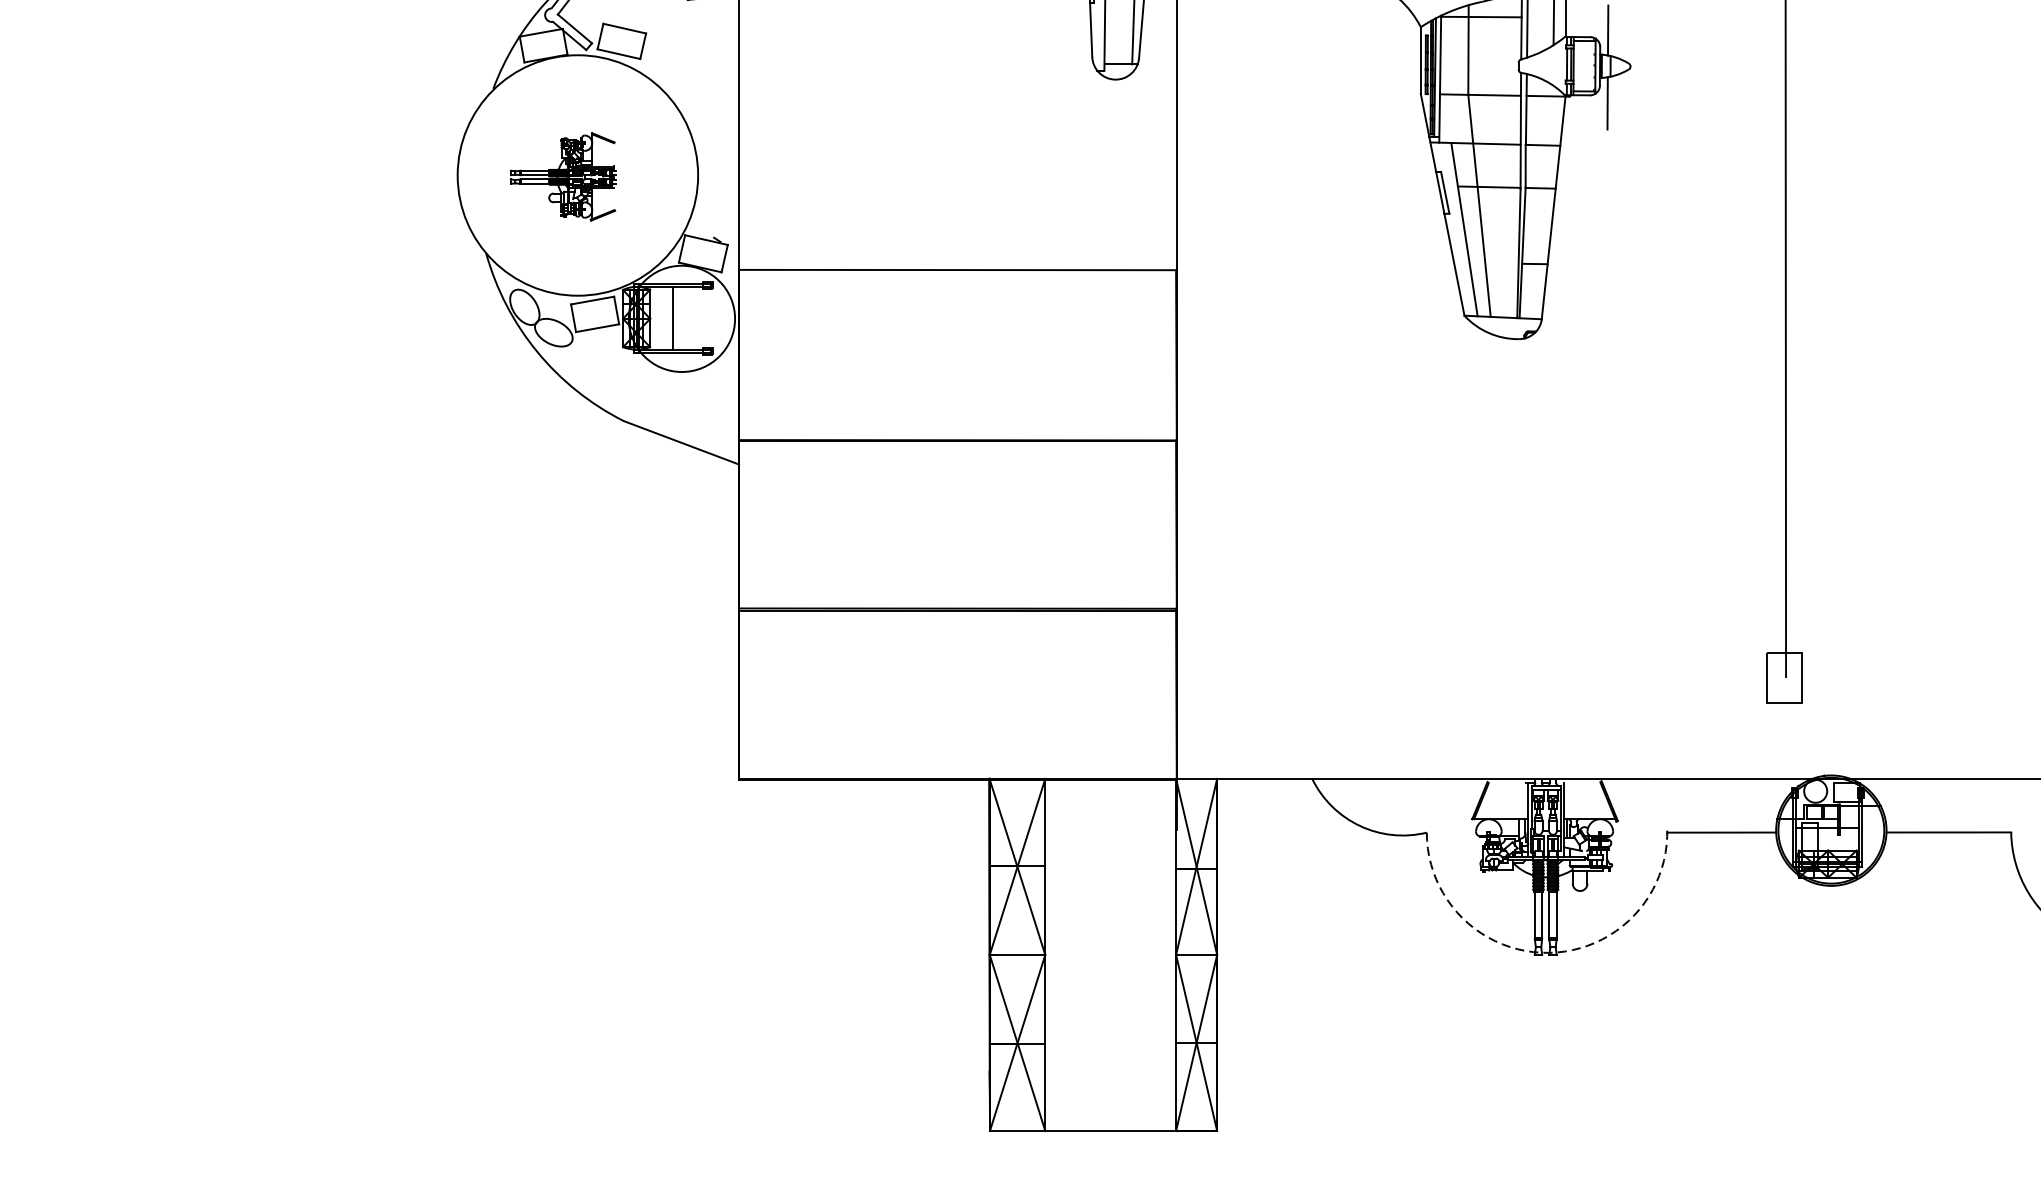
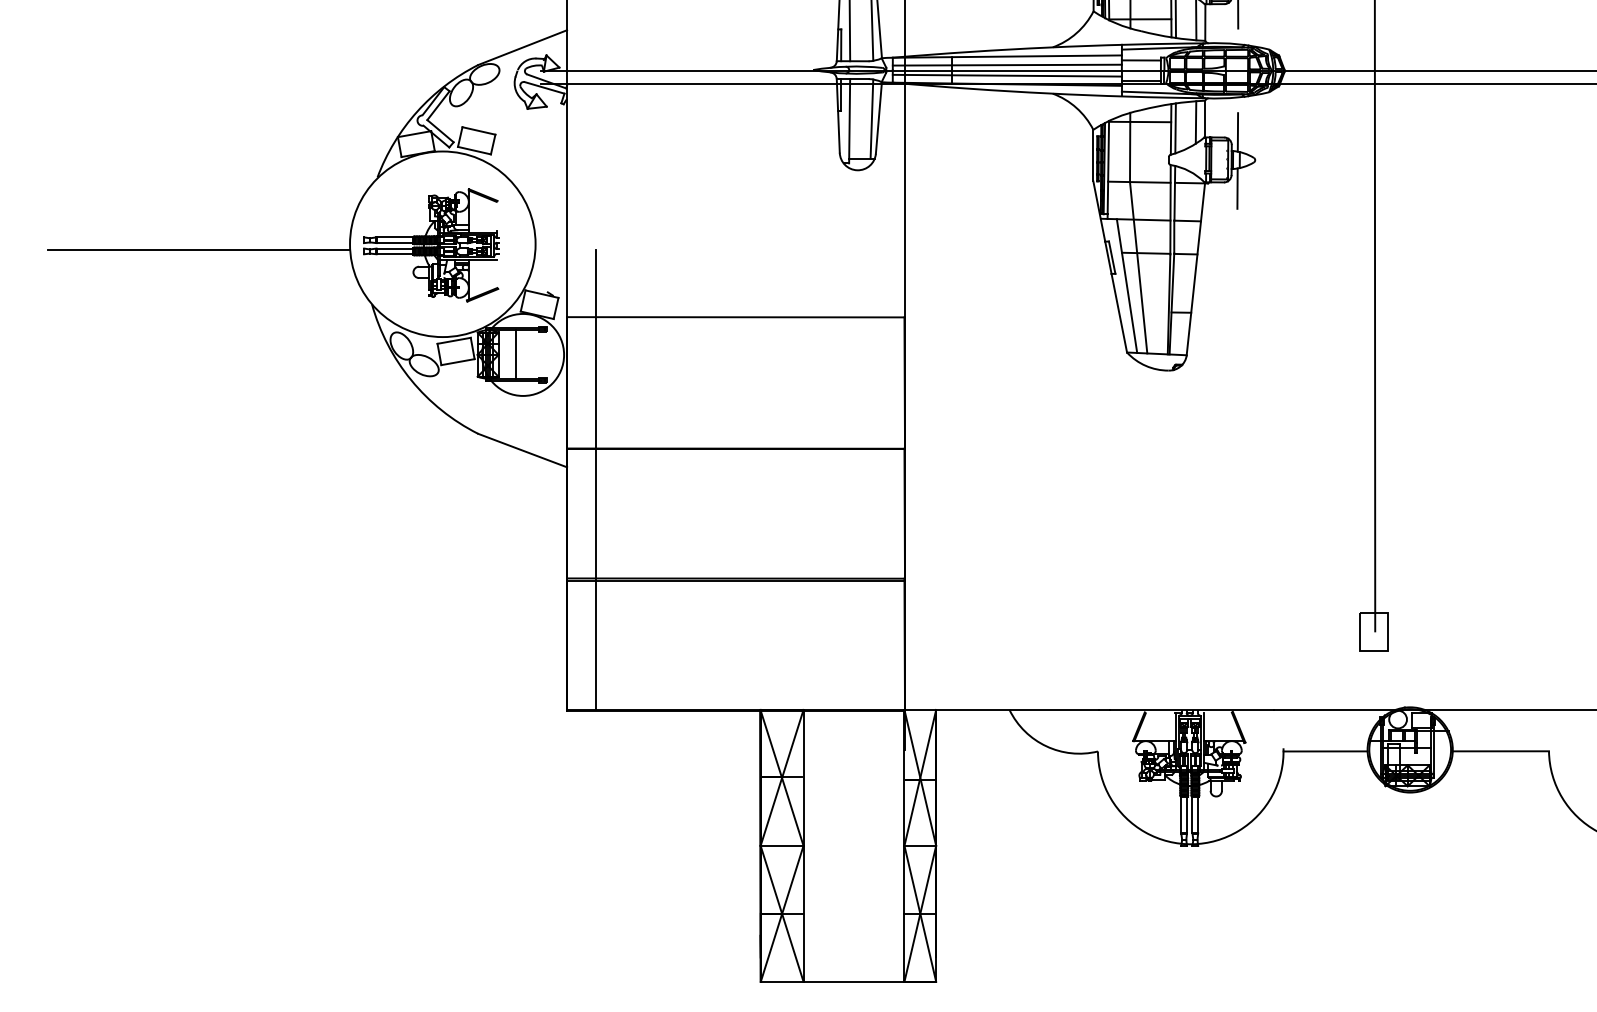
part: (563, 177) -> (431, 245), size x1.67
line: (261, 182) -> (198, 249), added
line: (777, 480) -> (596, 479), added
arc: (1549, 953) -> (1192, 844), dashed -> solid

